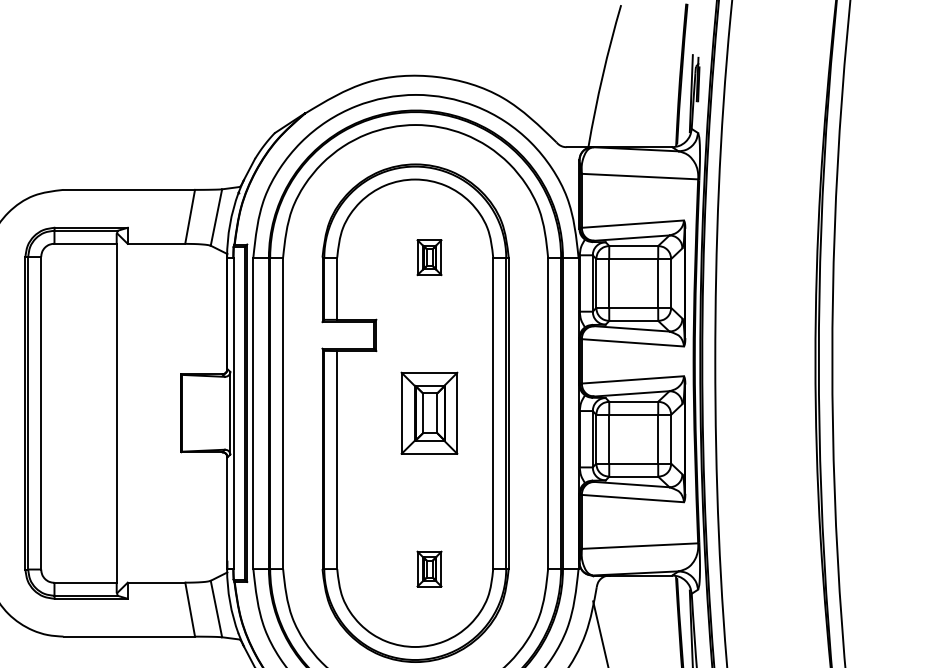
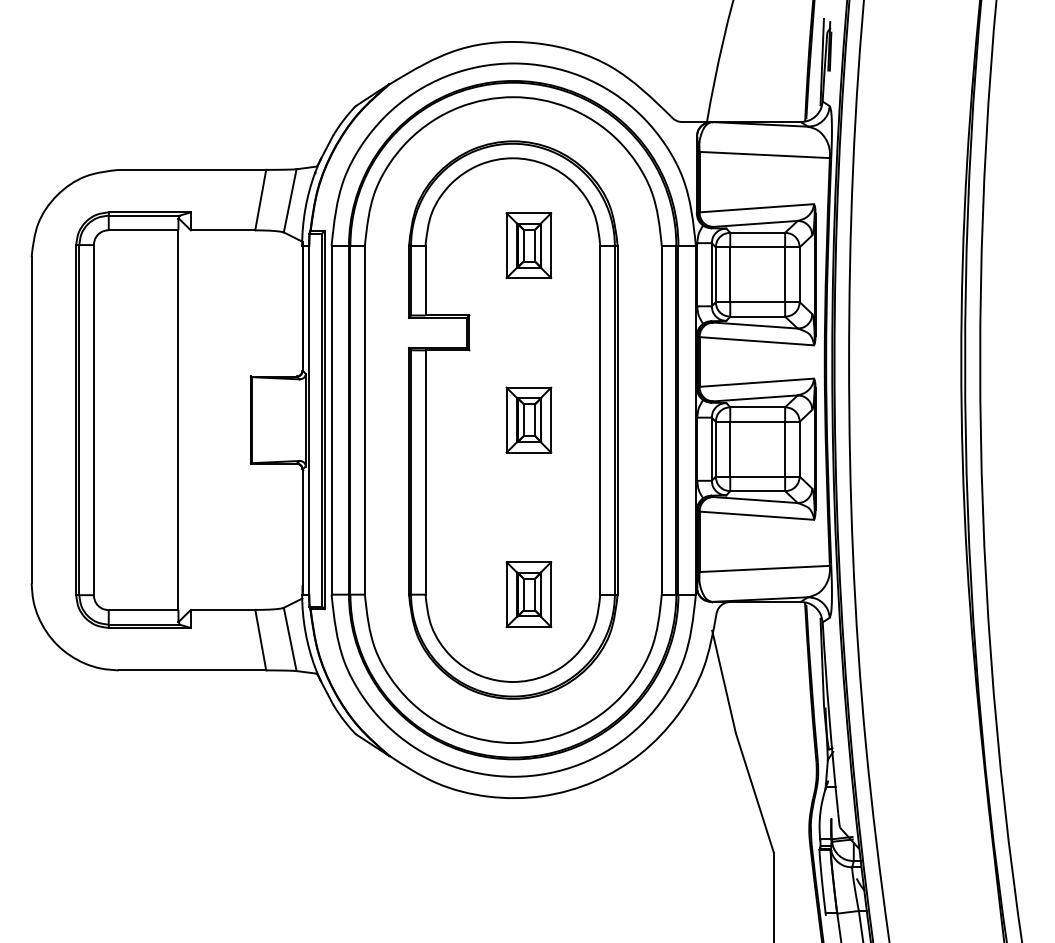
part: (429, 257) -> (528, 245), size x1.67
part: (429, 412) -> (528, 419), size x0.71
part: (429, 568) -> (528, 594), size x1.67

